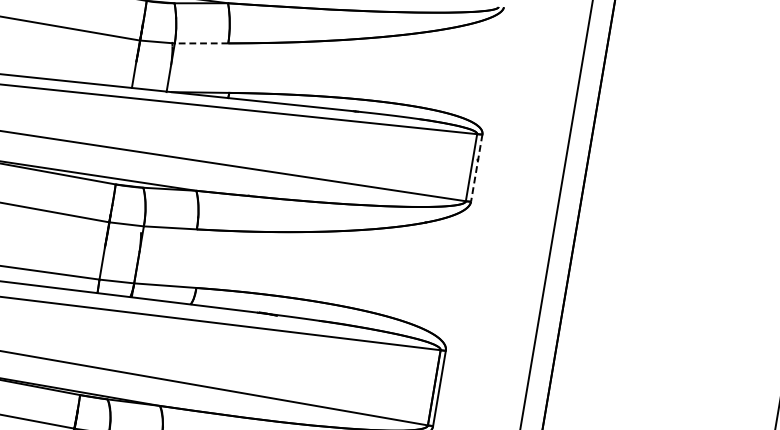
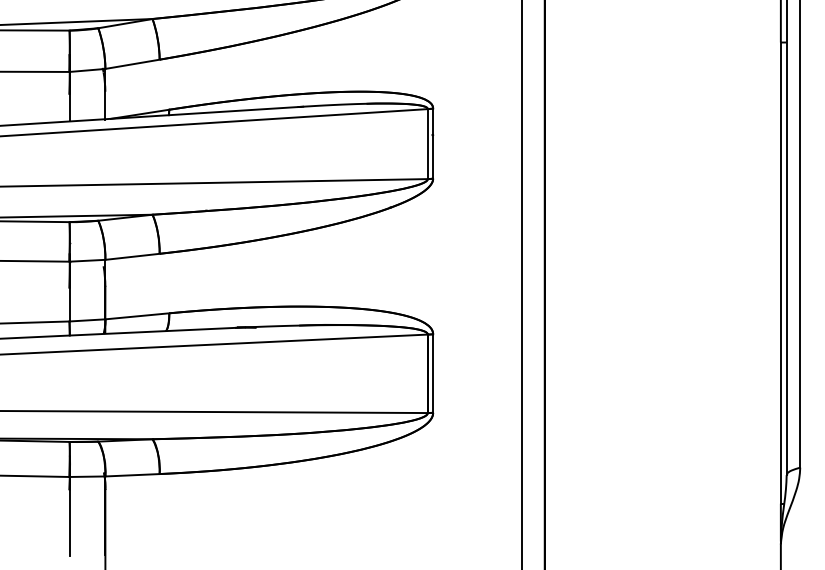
line: (201, 43) -> (132, 64), dashed -> solid
line: (476, 169) -> (433, 144), dashed -> solid

